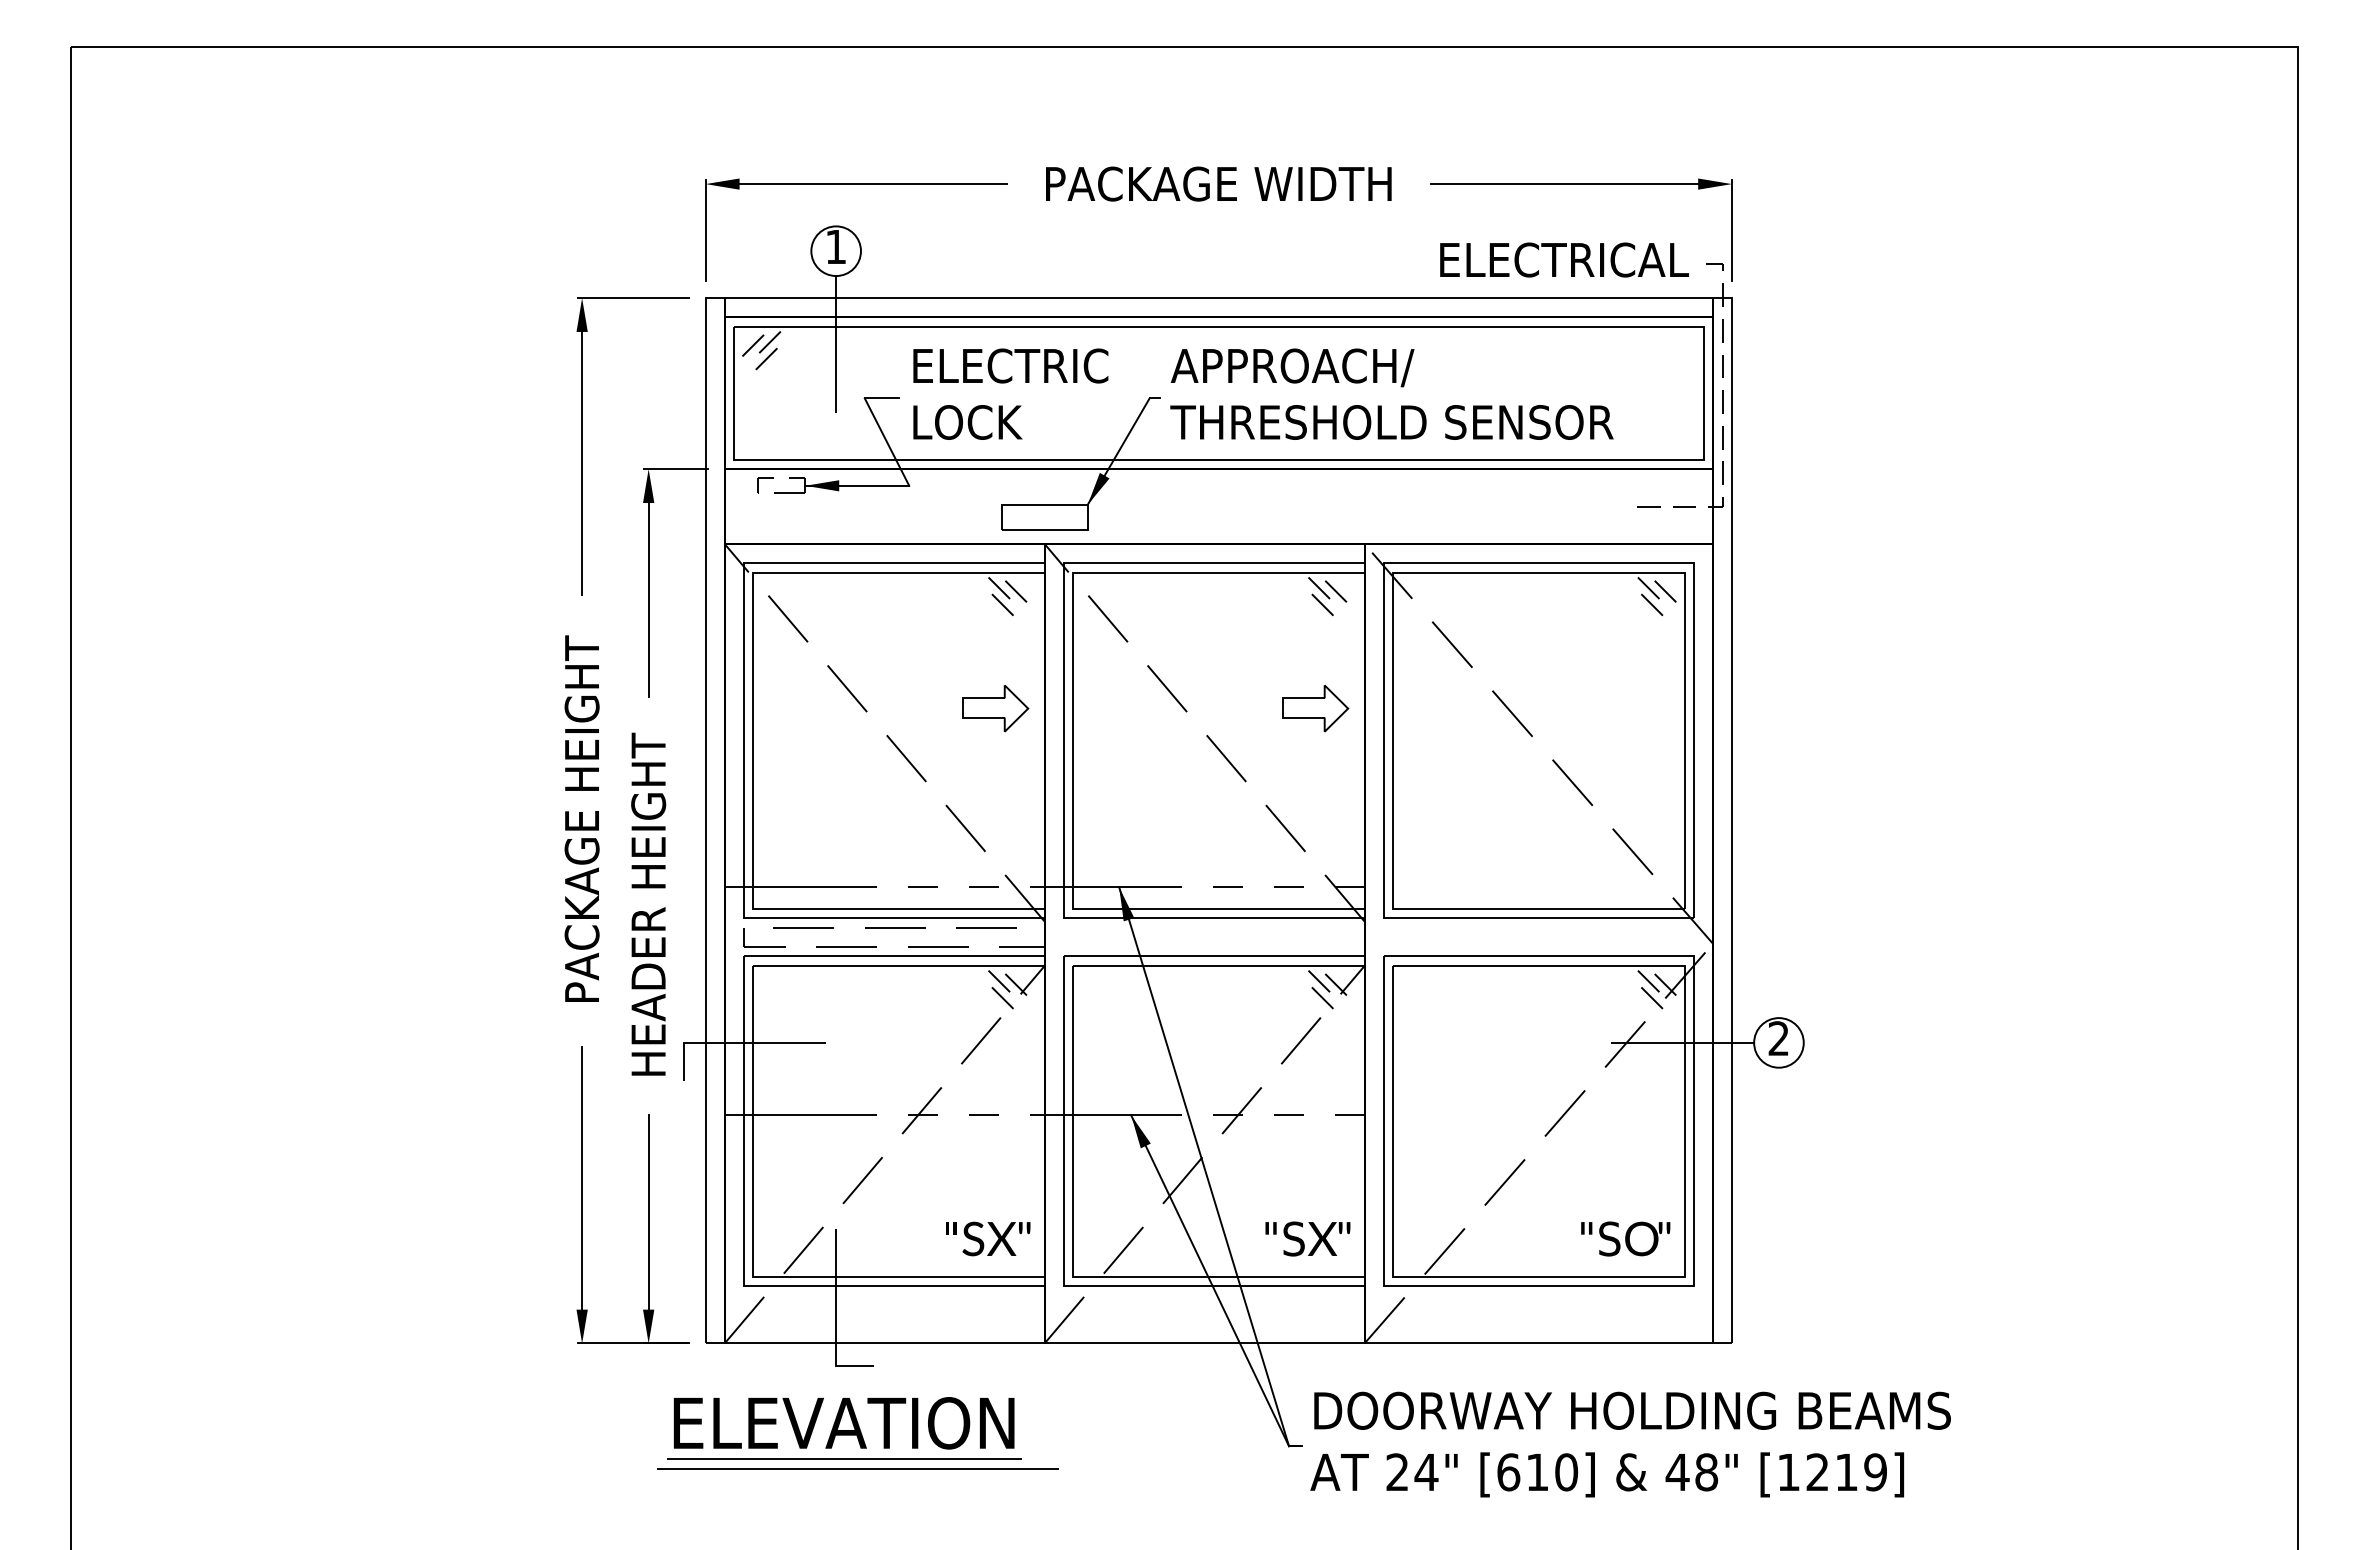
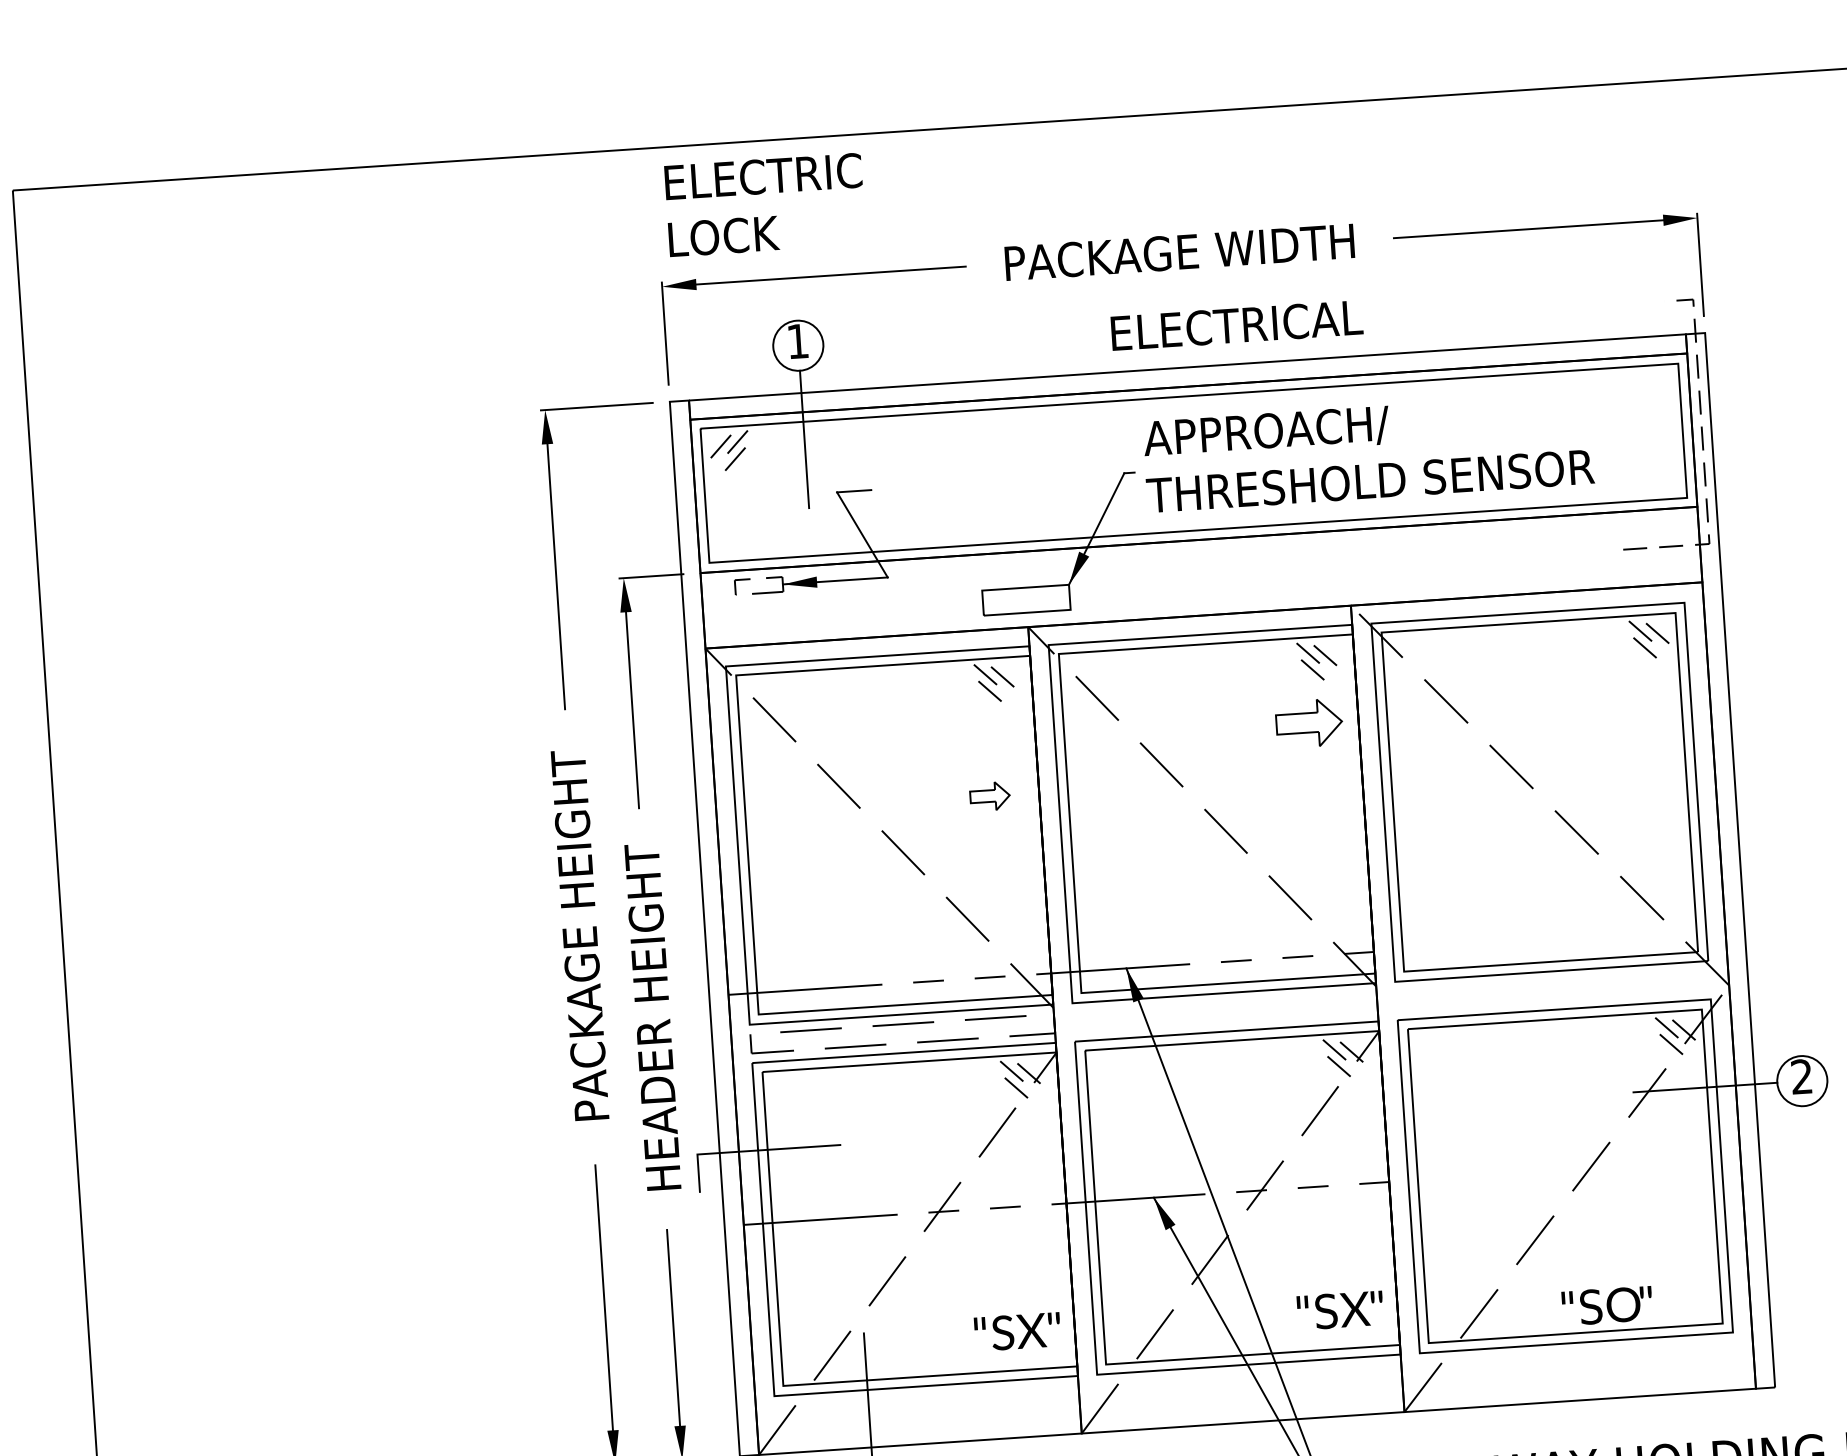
text: (1564, 259) -> (1236, 324), moved
text: (1010, 393) -> (764, 204), moved
part: (995, 708) -> (989, 796), size x0.6
part: (1315, 708) -> (1309, 723), moved
text: (1625, 1238) -> (1607, 1305), moved

